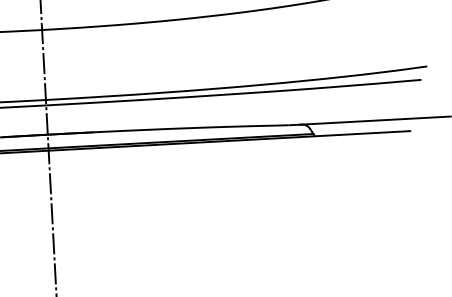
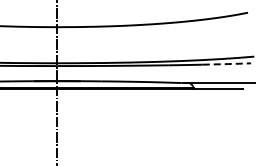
line: (375, 84) -> (227, 64), solid -> dashed

